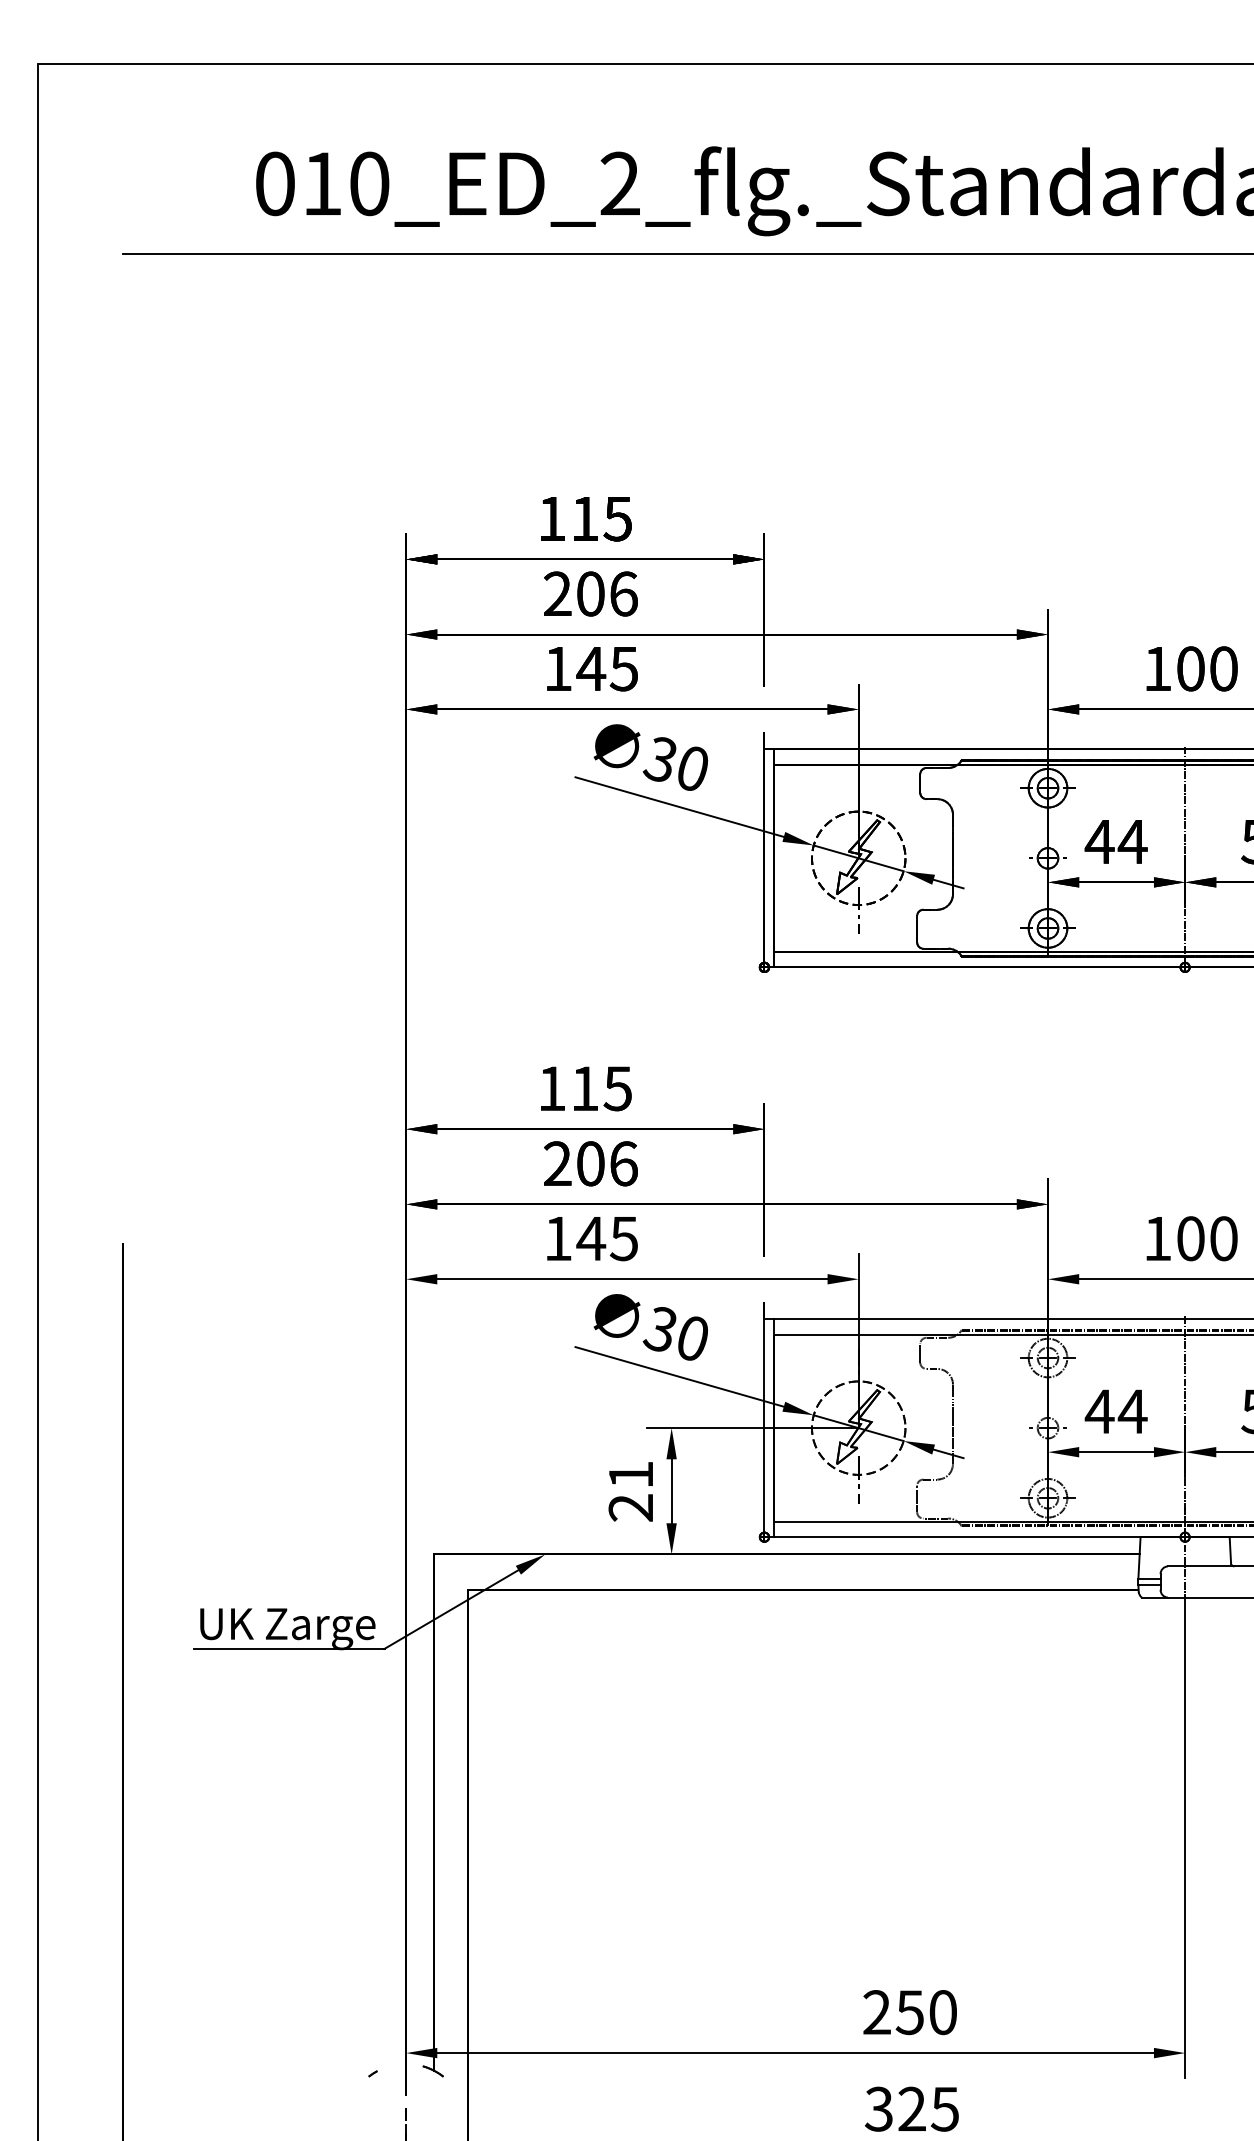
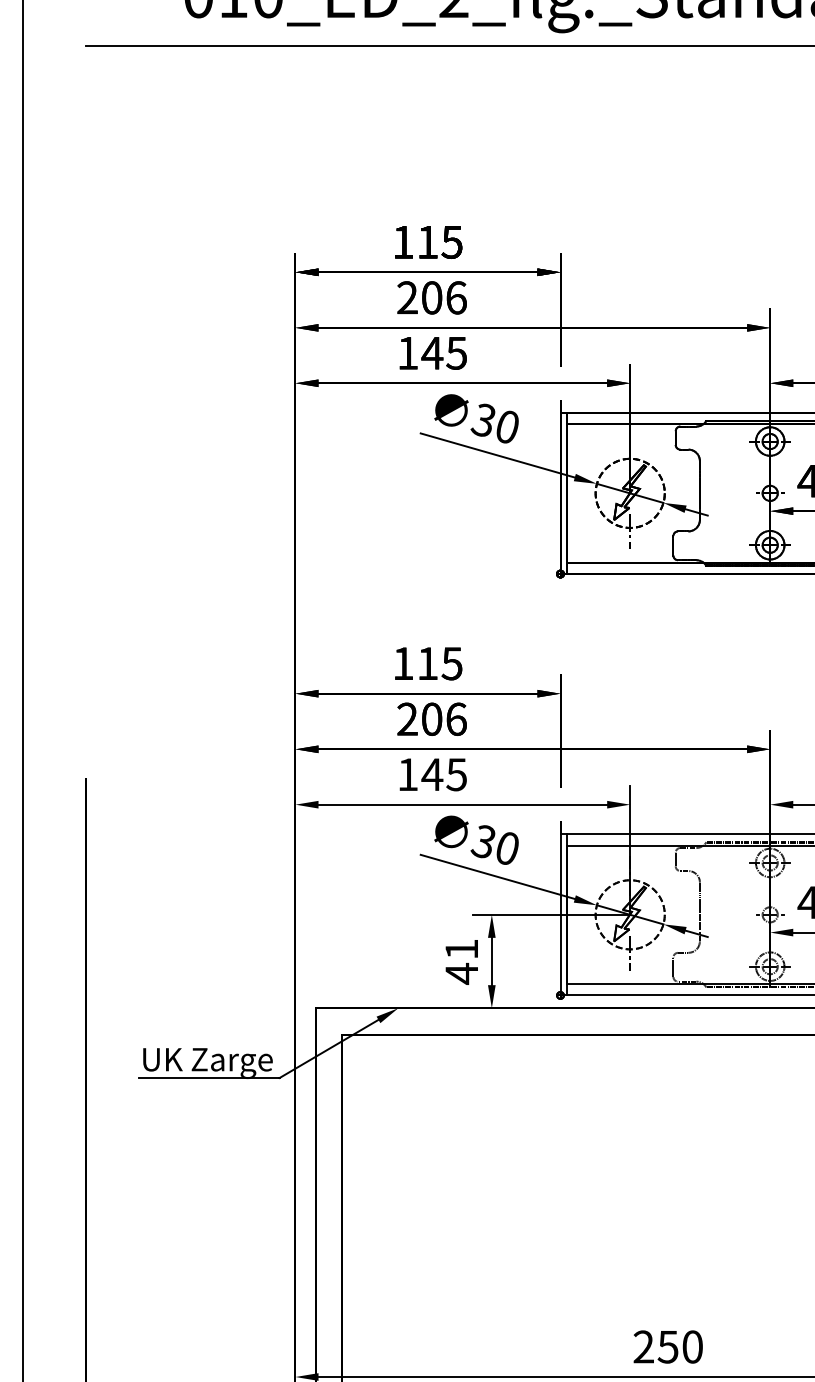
text: (630, 1508) -> (461, 974), 21 -> 41

